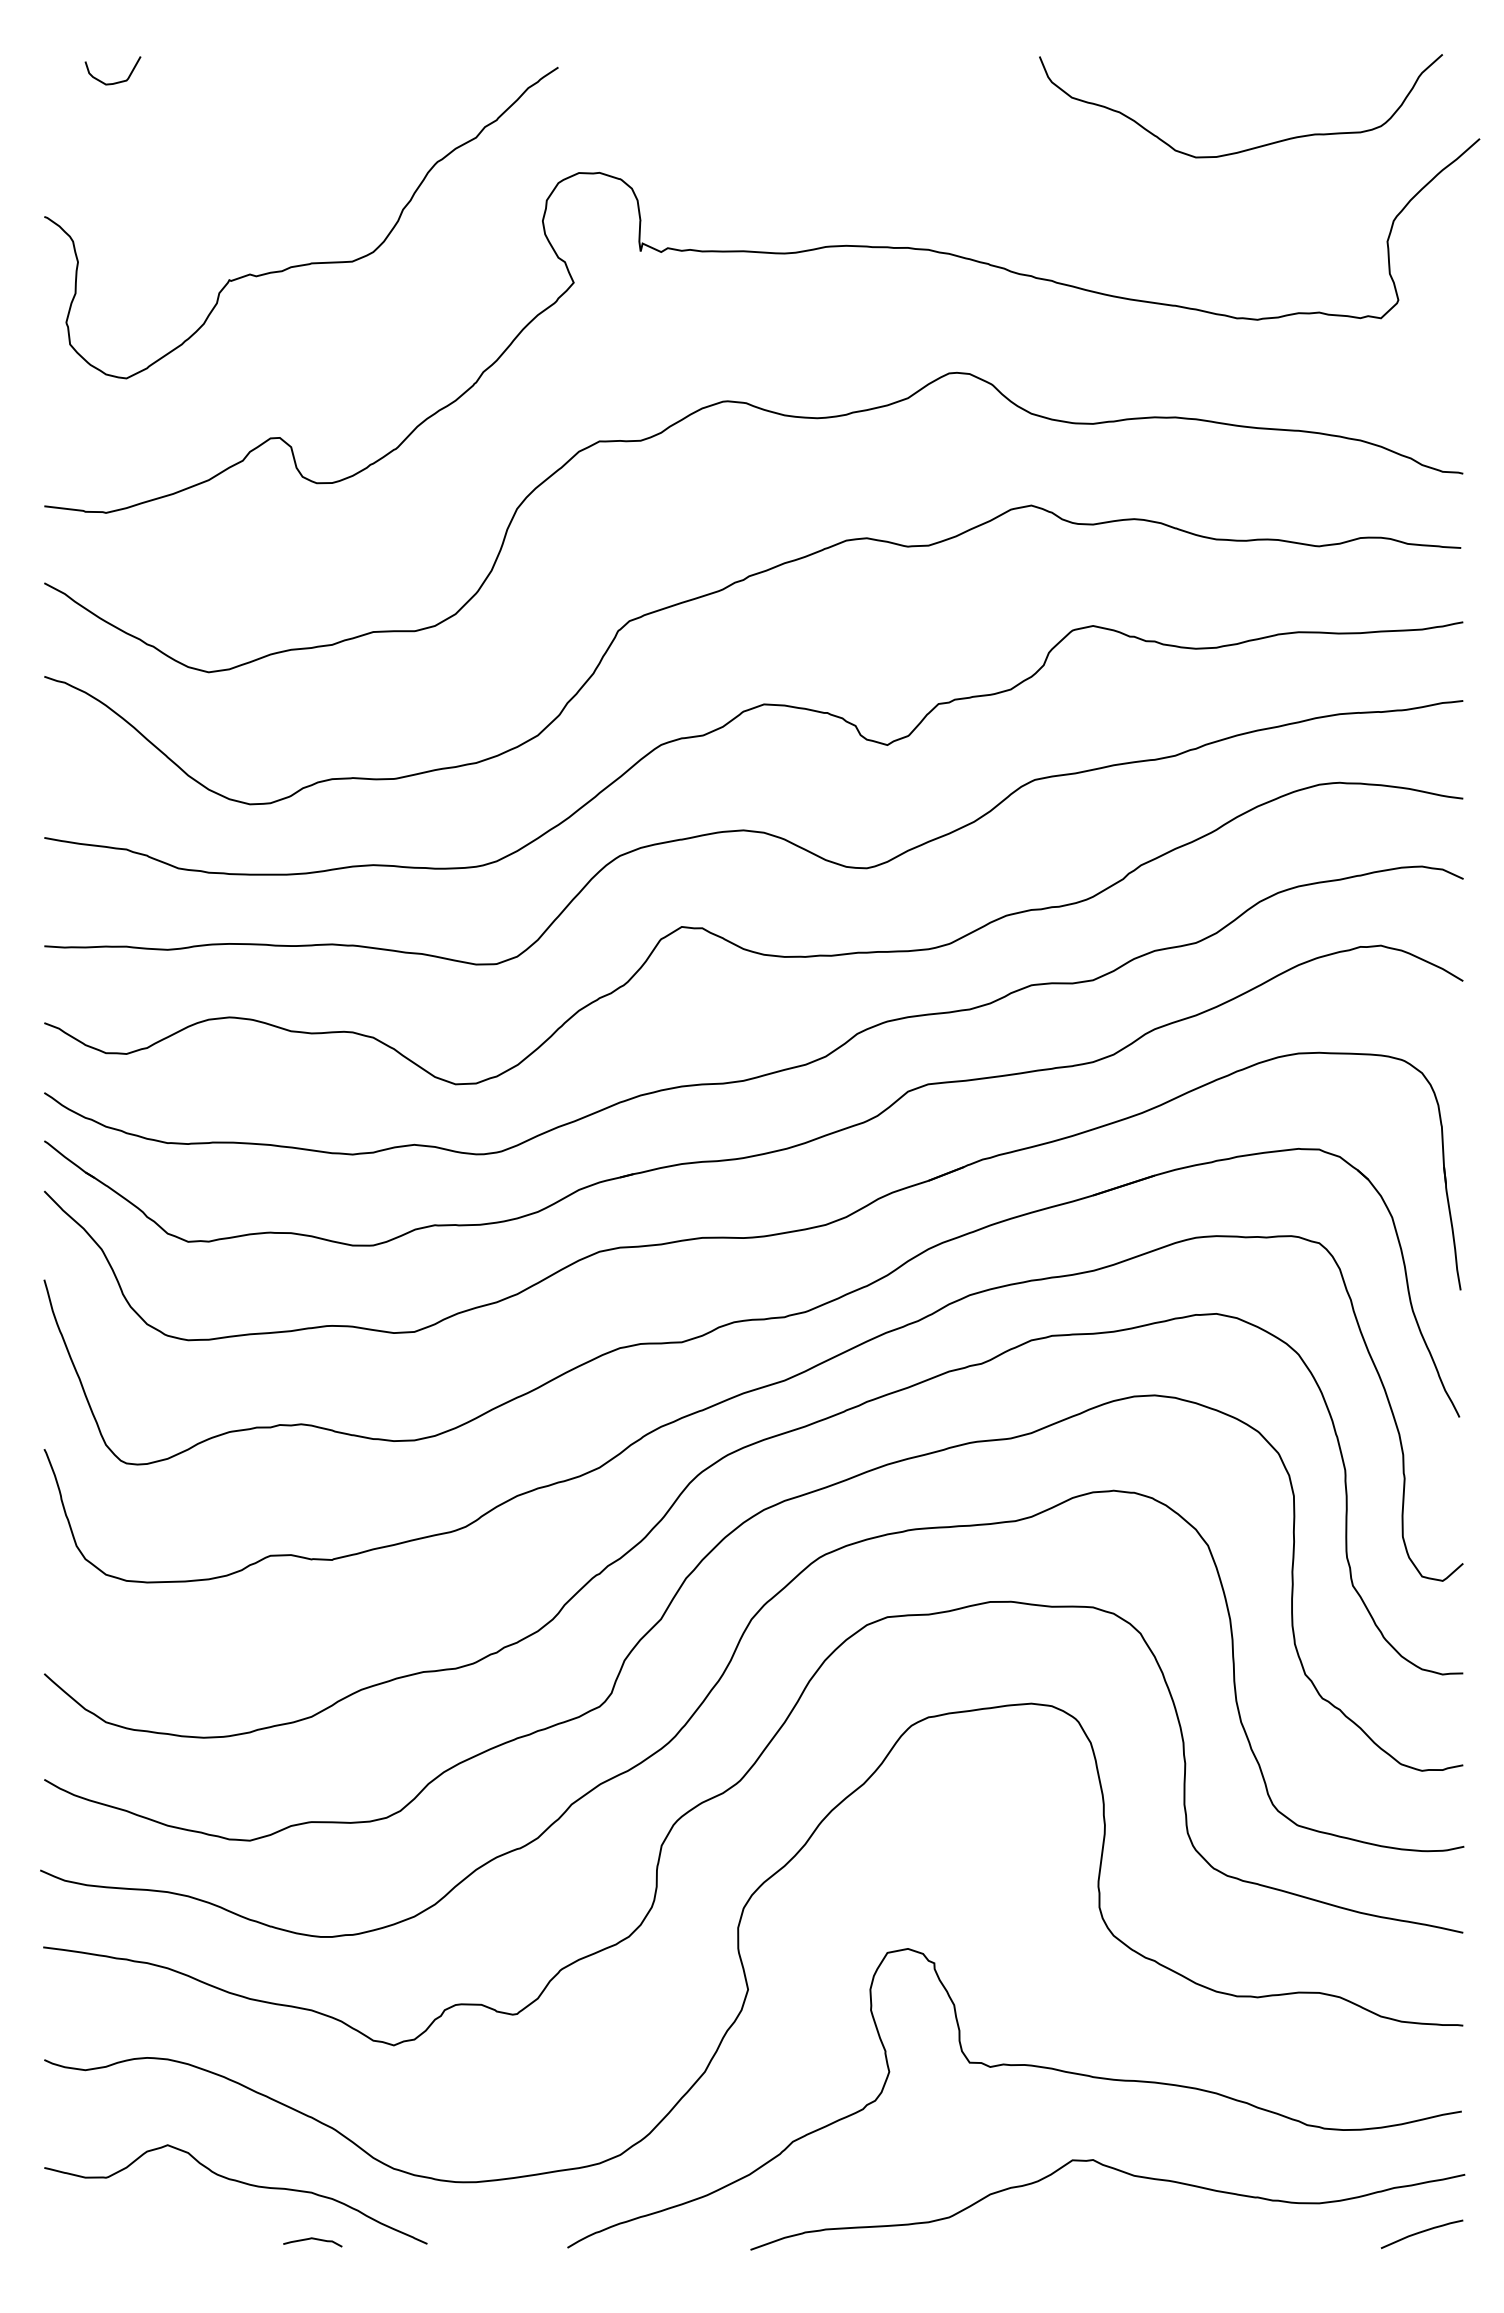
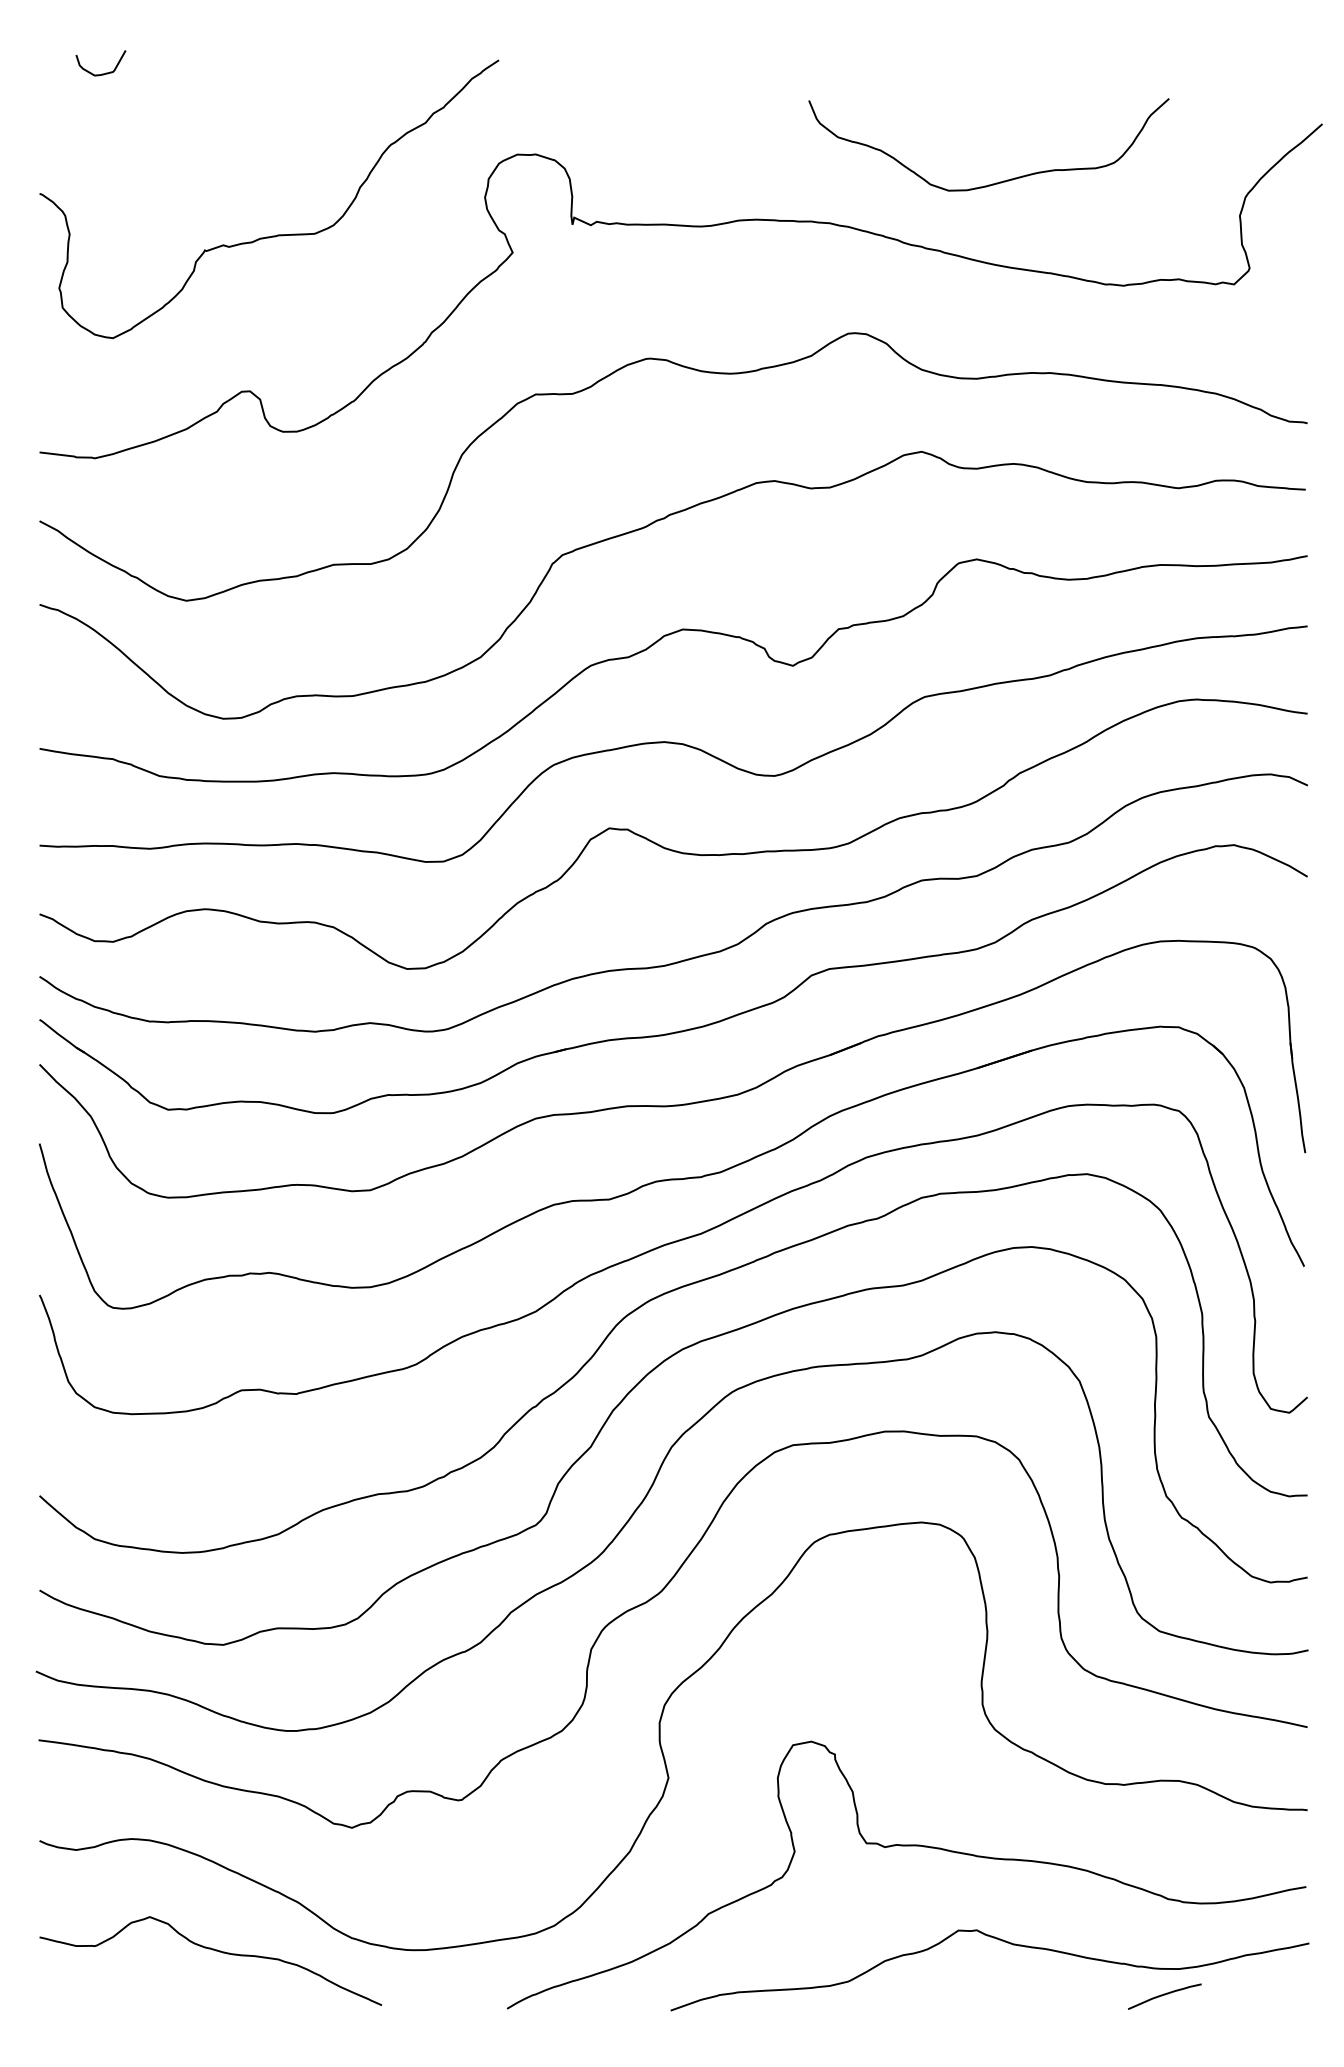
curve: (1252, 147) -> (999, 181), moved
curve: (1421, 2232) -> (1164, 1995), moved
curve: (312, 2239) -> (279, 2001), removed

